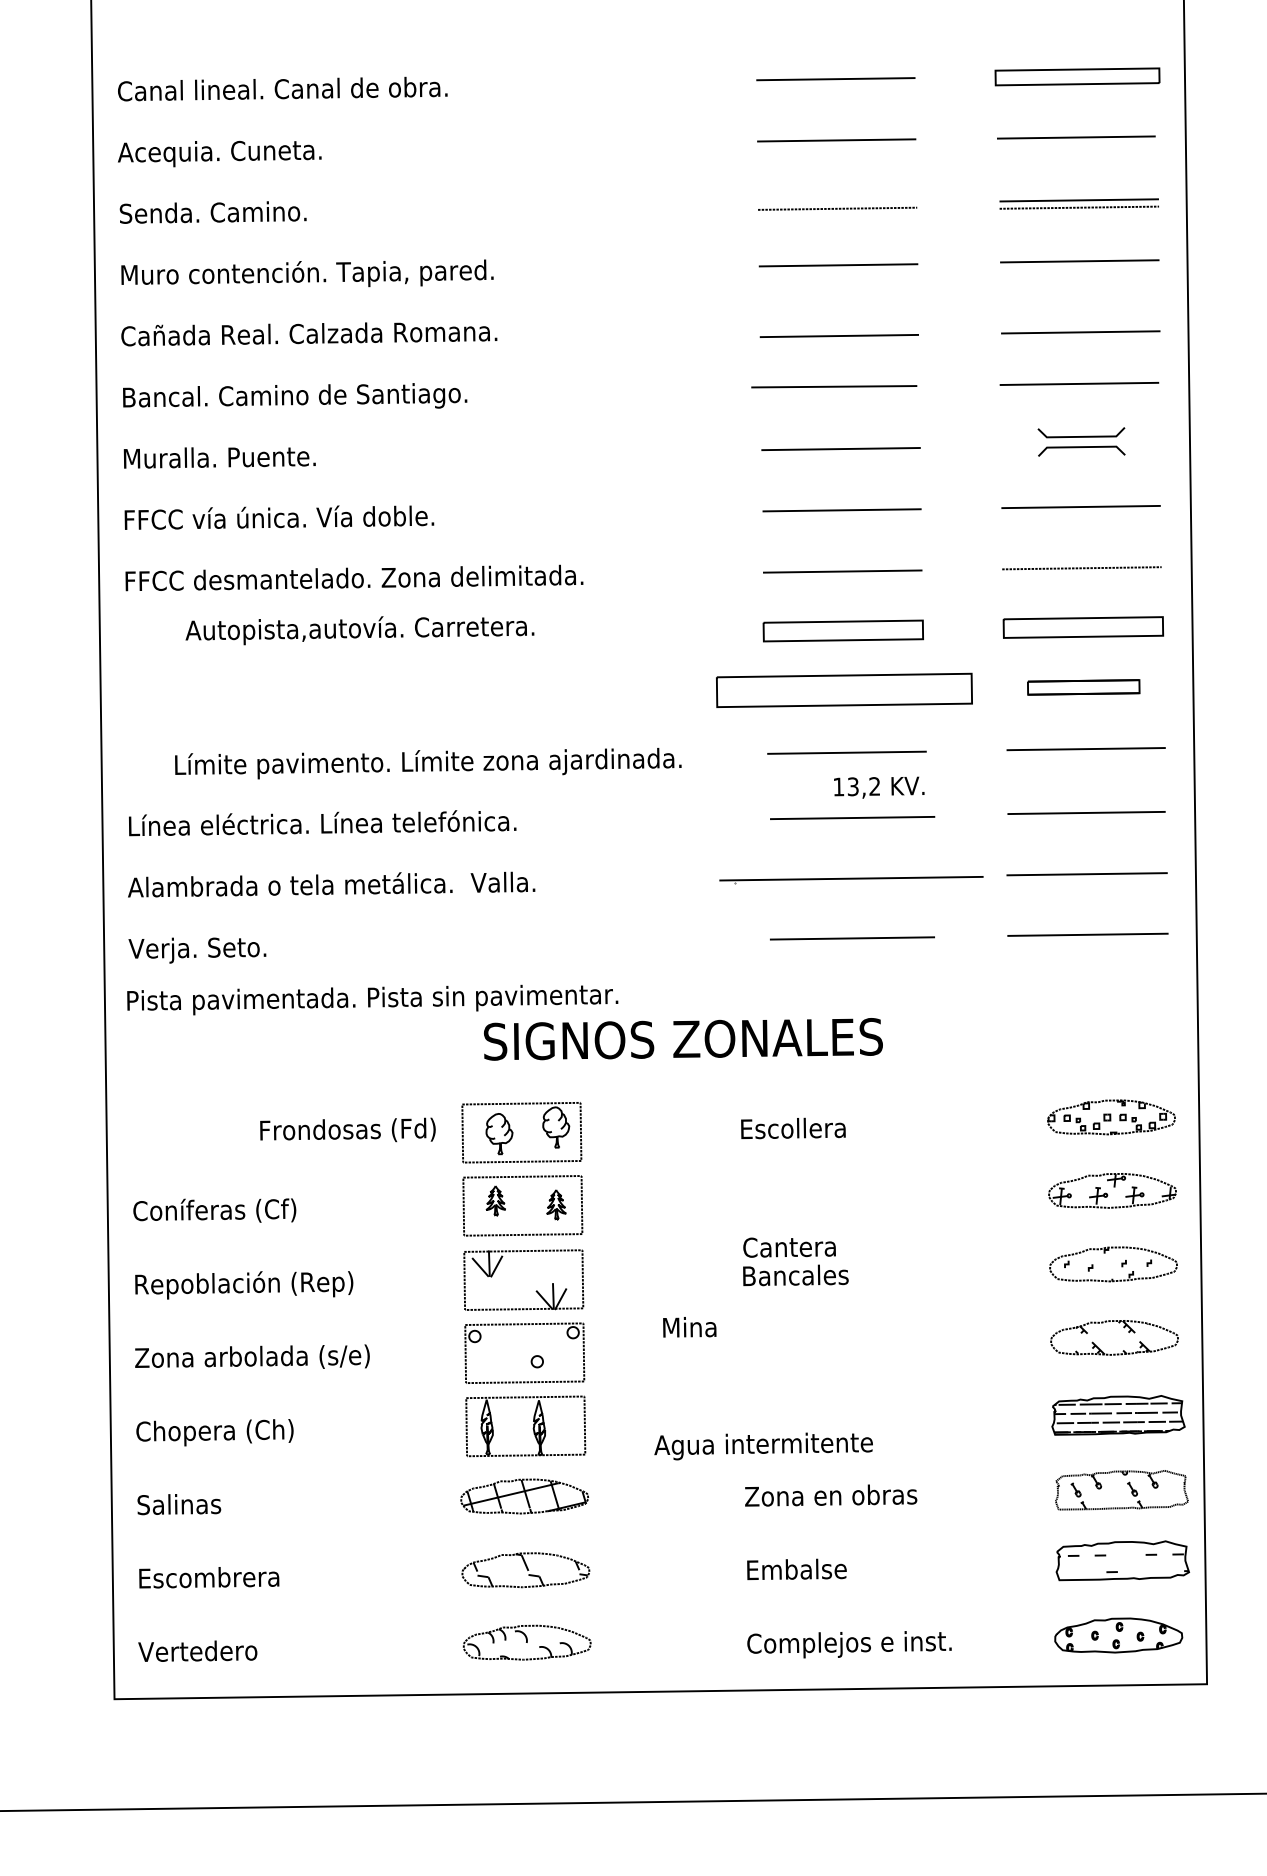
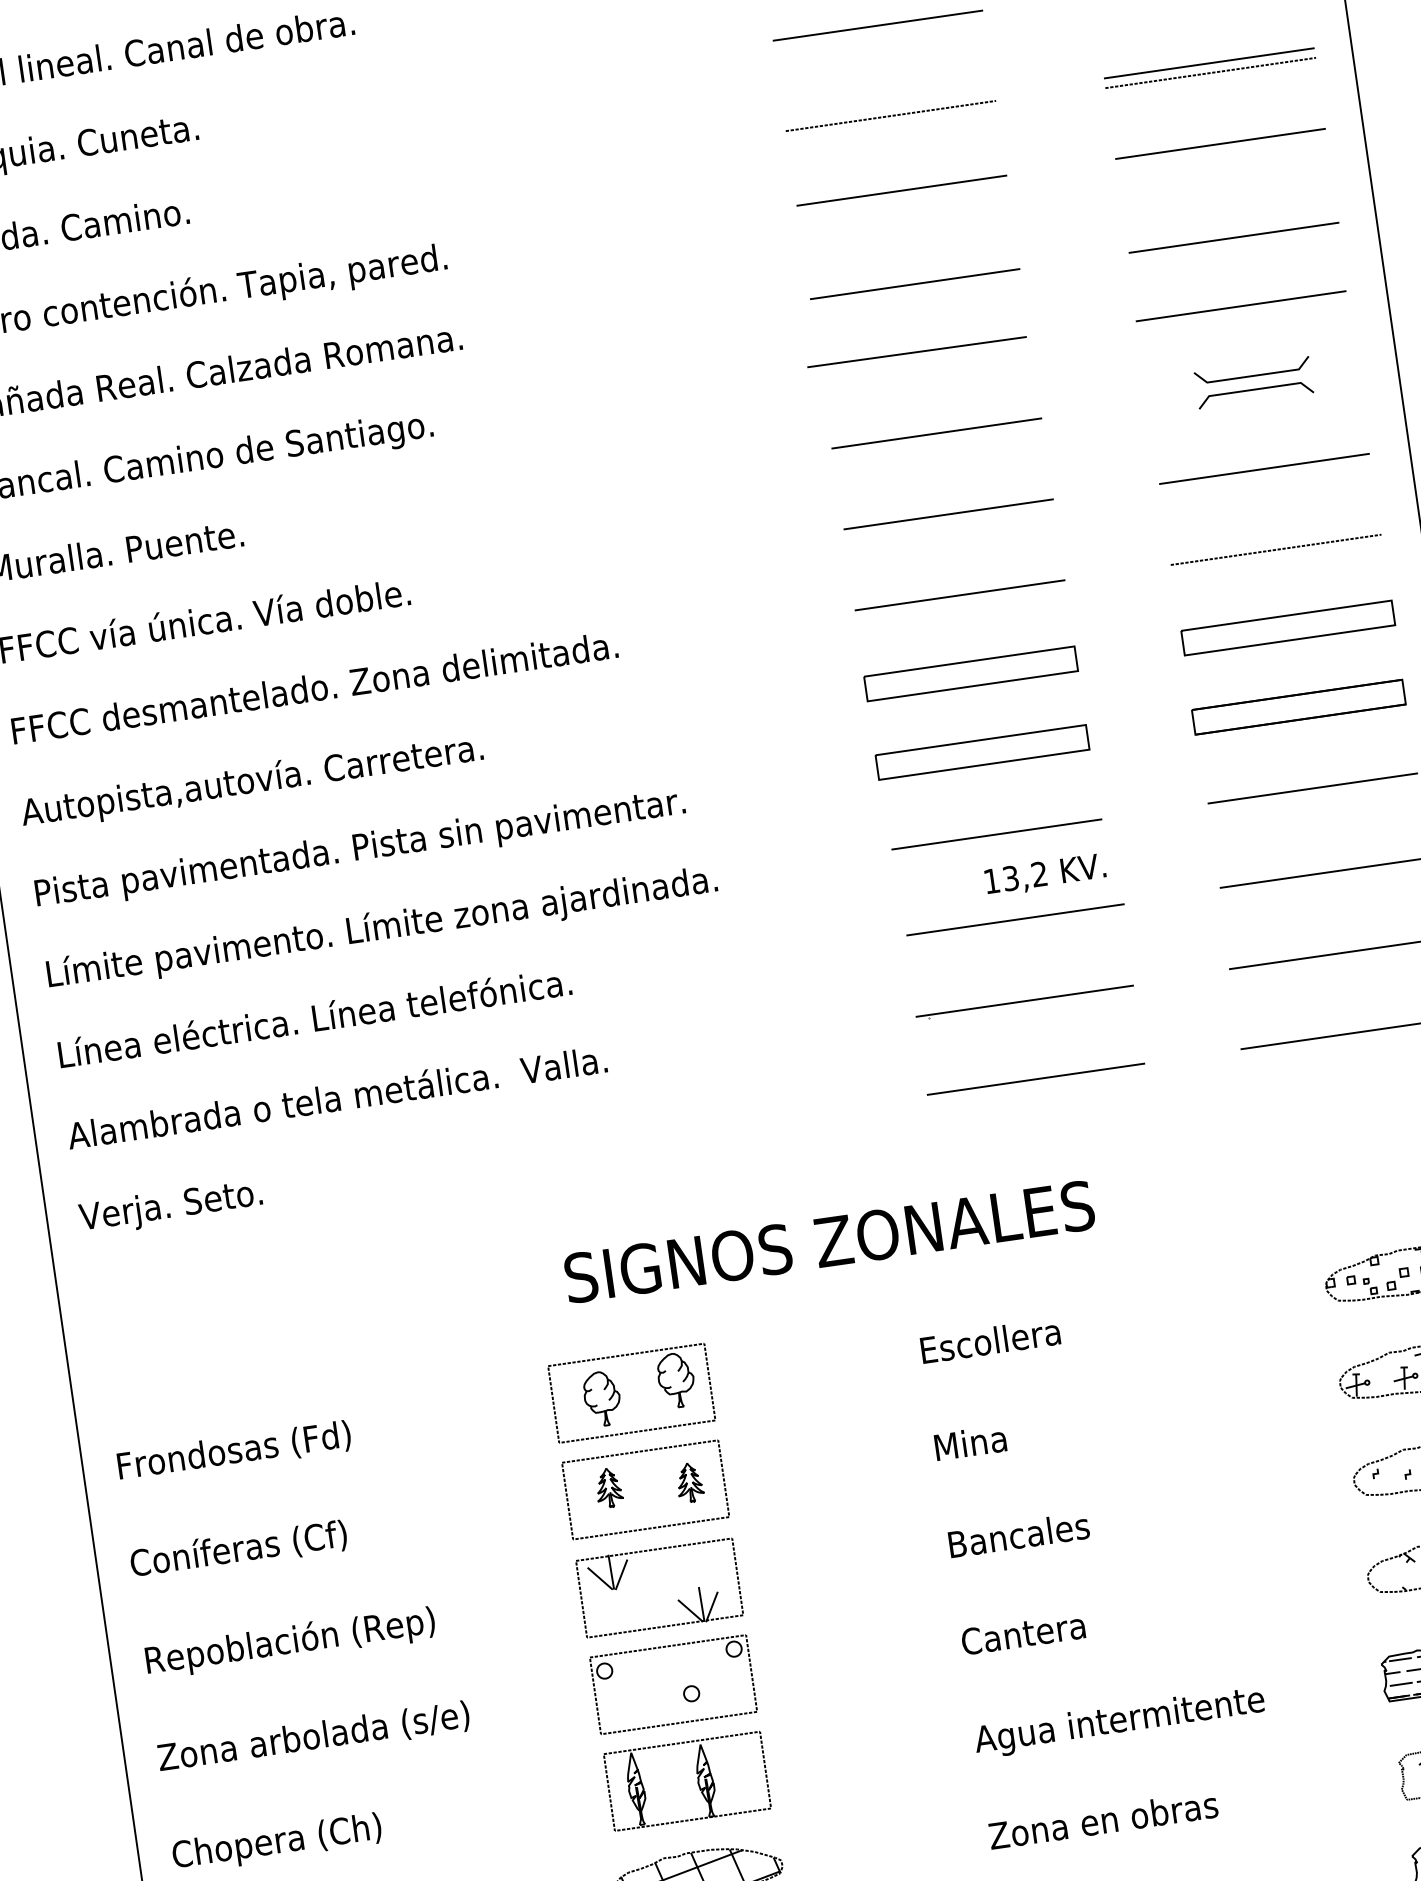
text: (359, 630) -> (251, 782), moved
part: (1083, 687) -> (1298, 707), size x1.43
part: (843, 690) -> (981, 752), size x0.62
text: (428, 763) -> (382, 928), moved
part: (851, 880) -> (1024, 1002), size x0.62
text: (372, 999) -> (360, 849), moved
text: (347, 1129) -> (233, 1450), moved
text: (789, 1247) -> (1023, 1634), moved
text: (689, 1327) -> (970, 1443), moved
text: (763, 1446) -> (1119, 1722), moved

